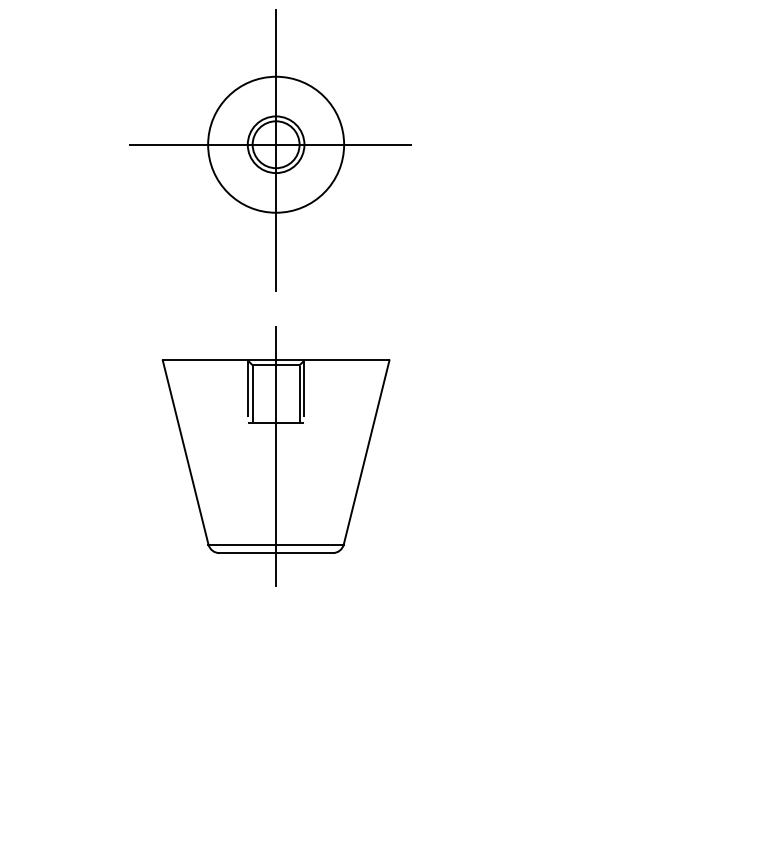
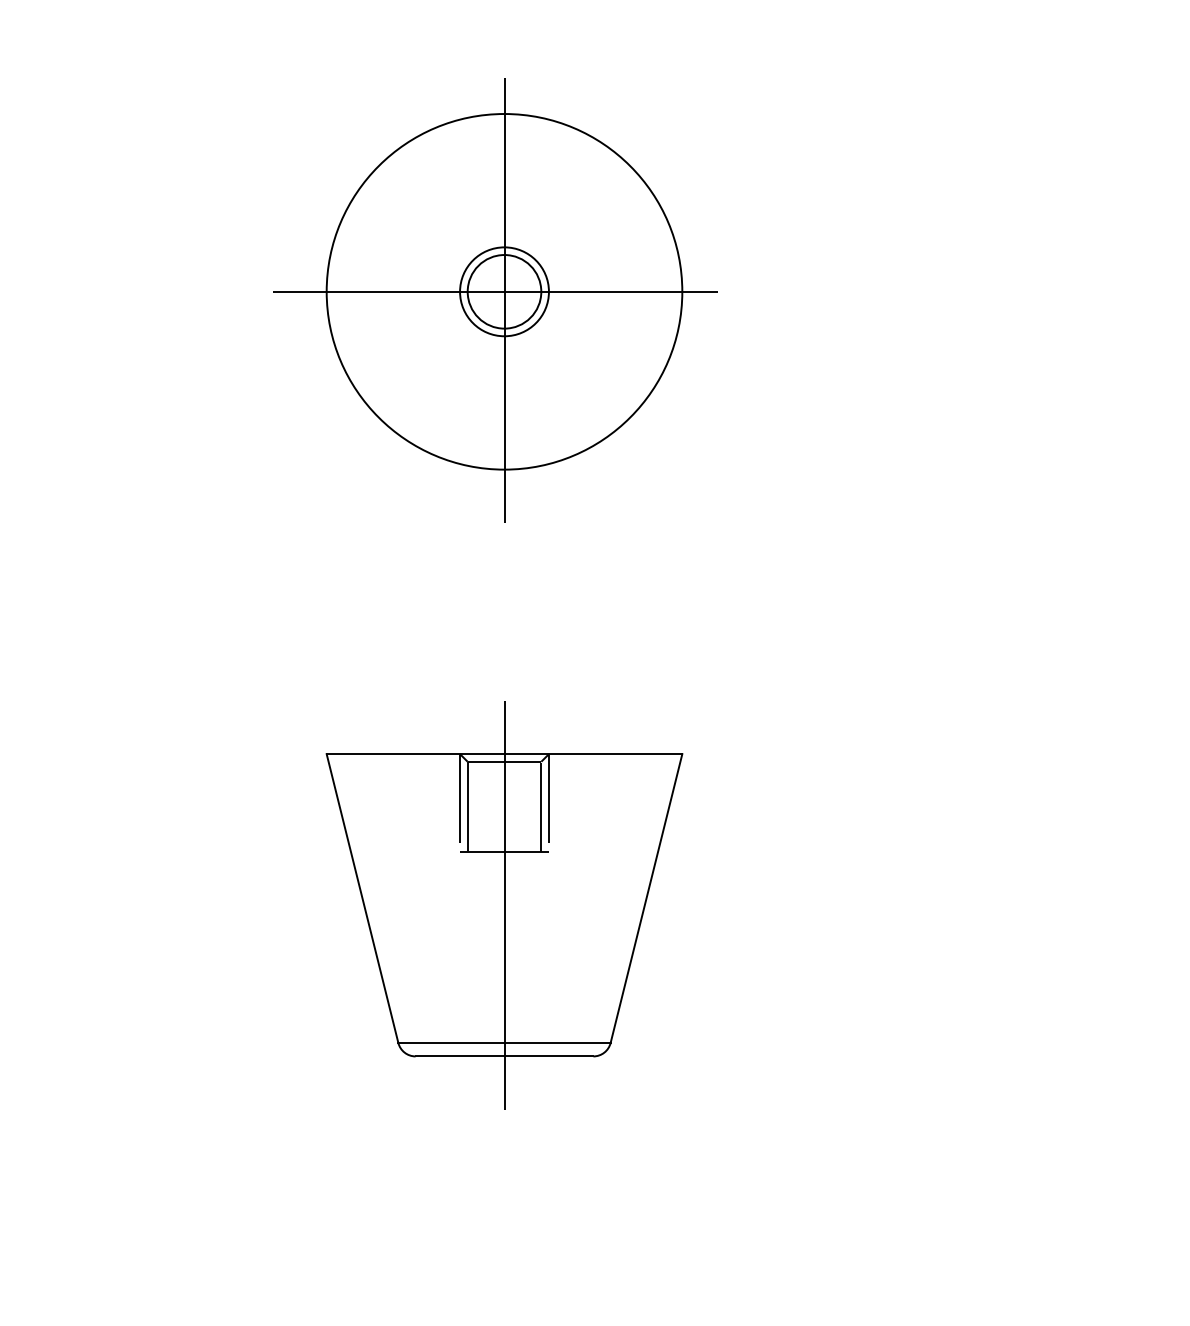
circle: (275, 144) -> (503, 291), size x1.67
part: (275, 456) -> (503, 904), moved

